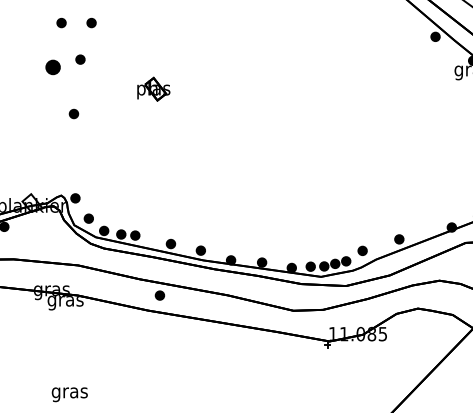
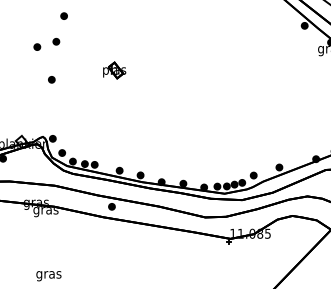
part: (60, 22) -> (42, 15), removed
part: (53, 66) -> (37, 46), size x0.62
part: (153, 89) -> (114, 70), moved

